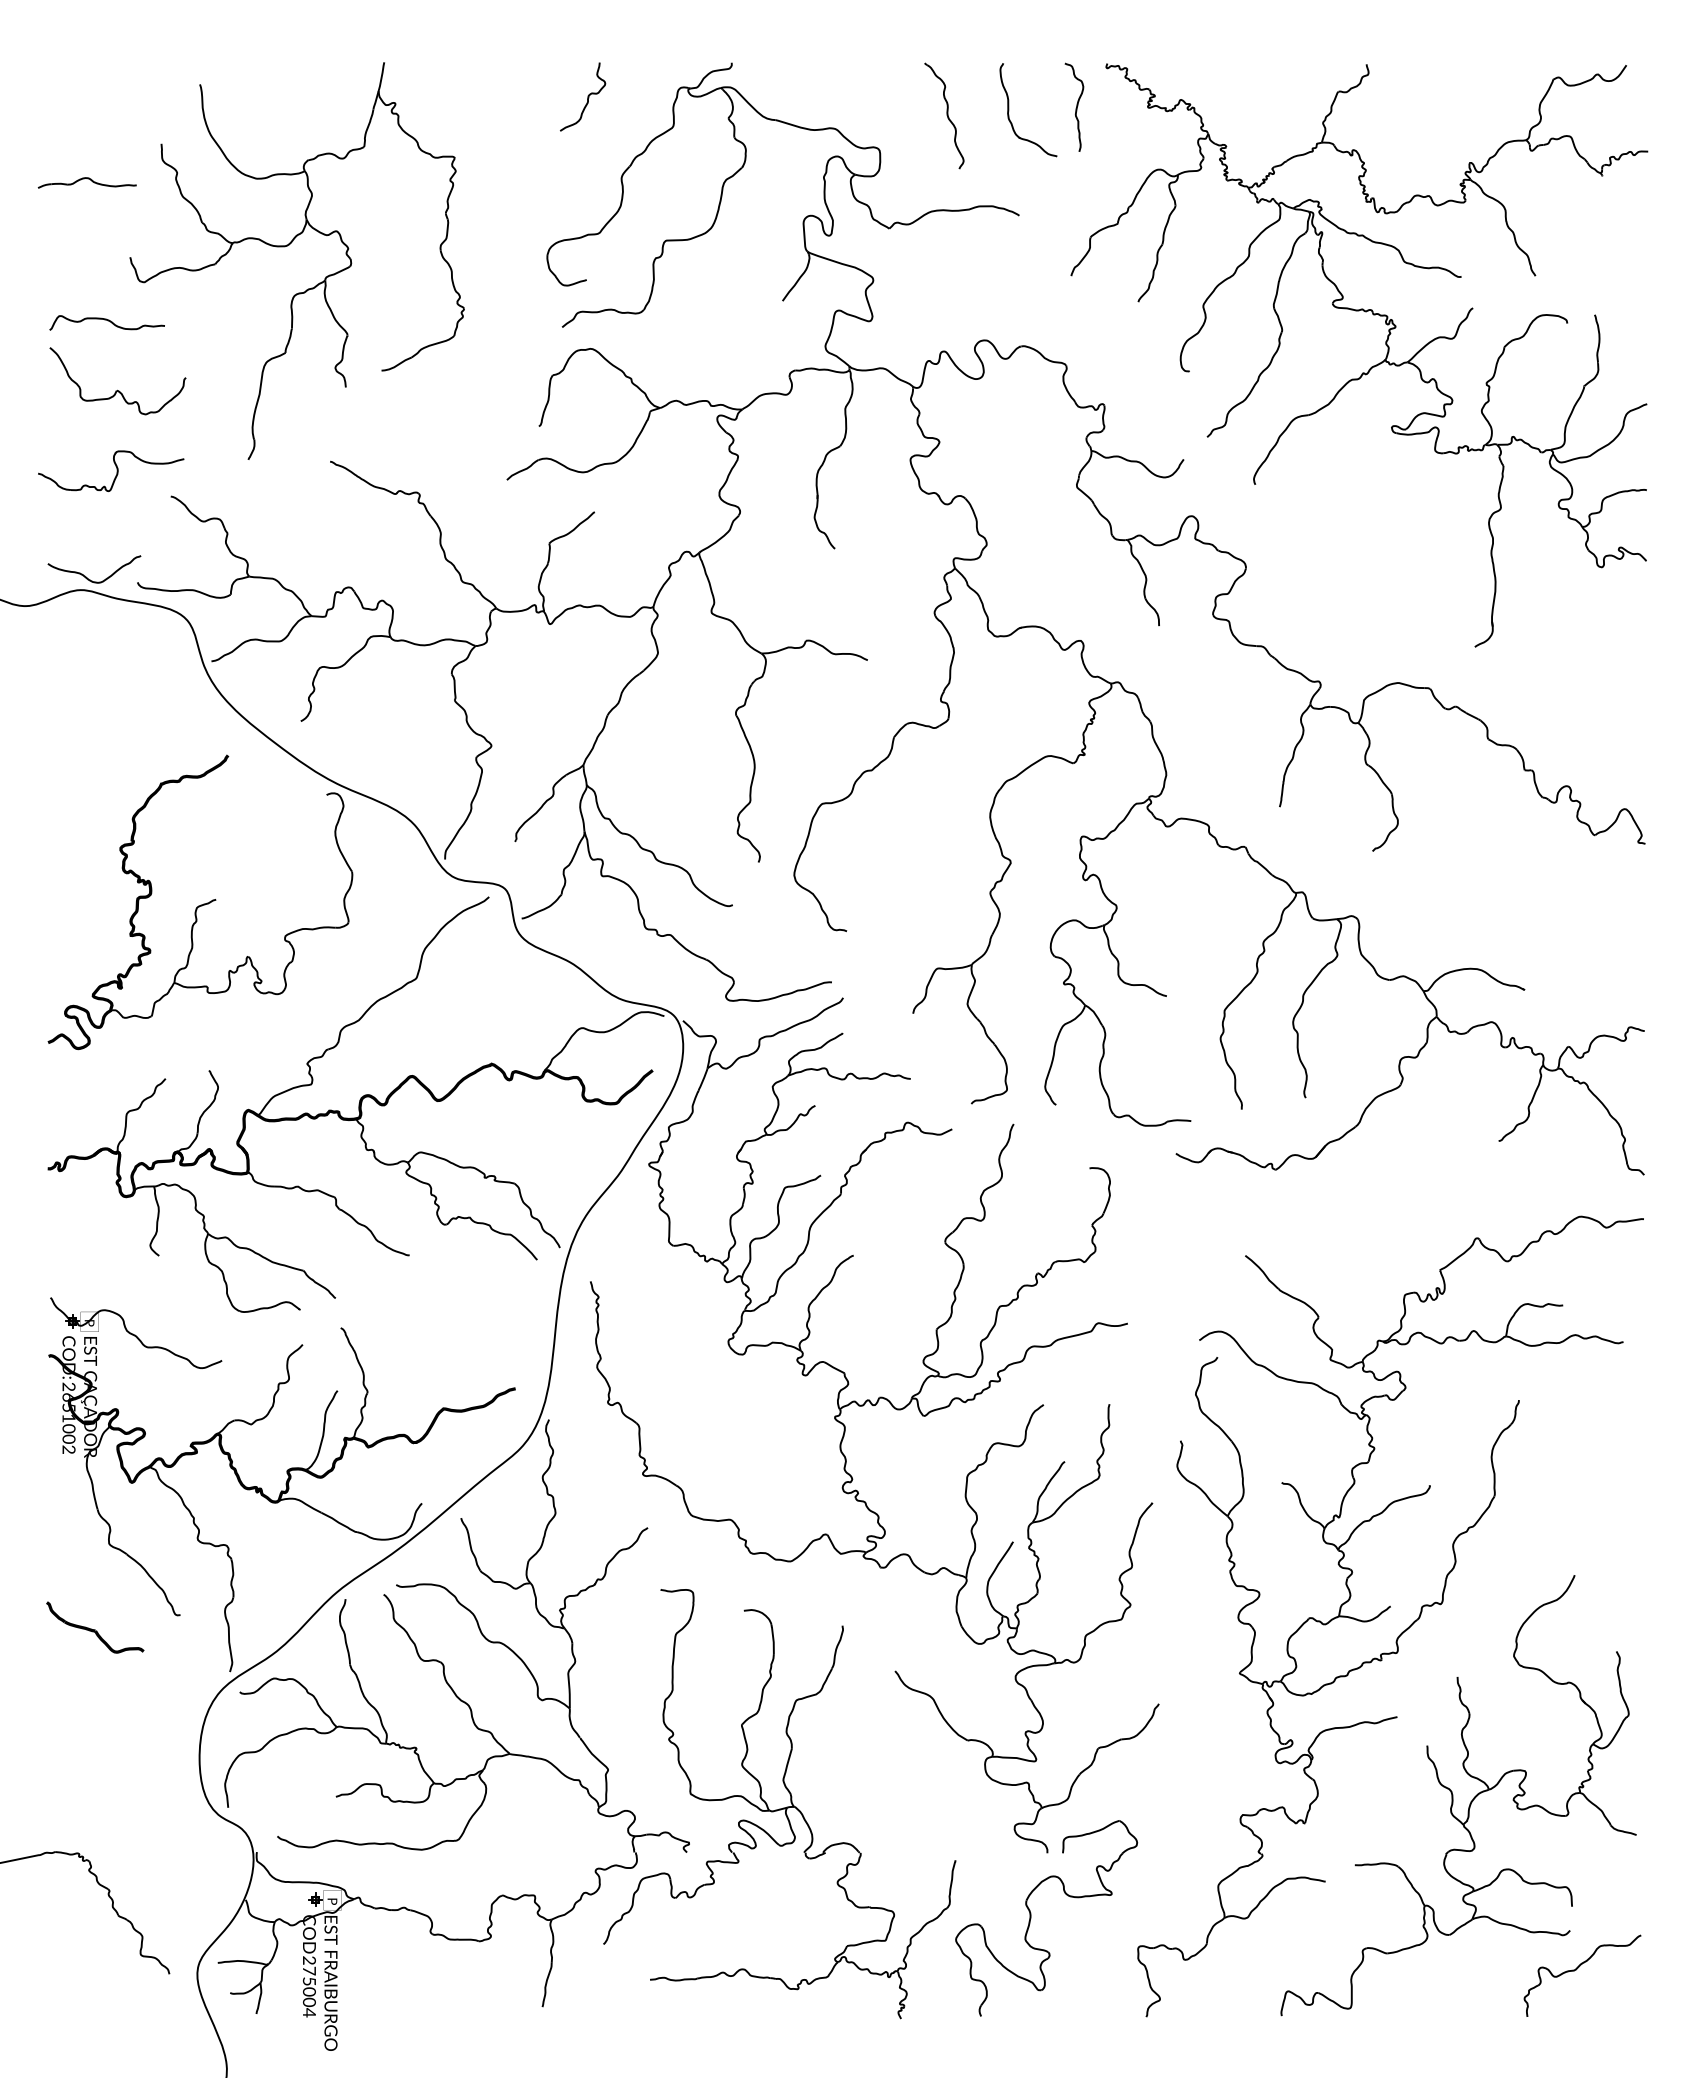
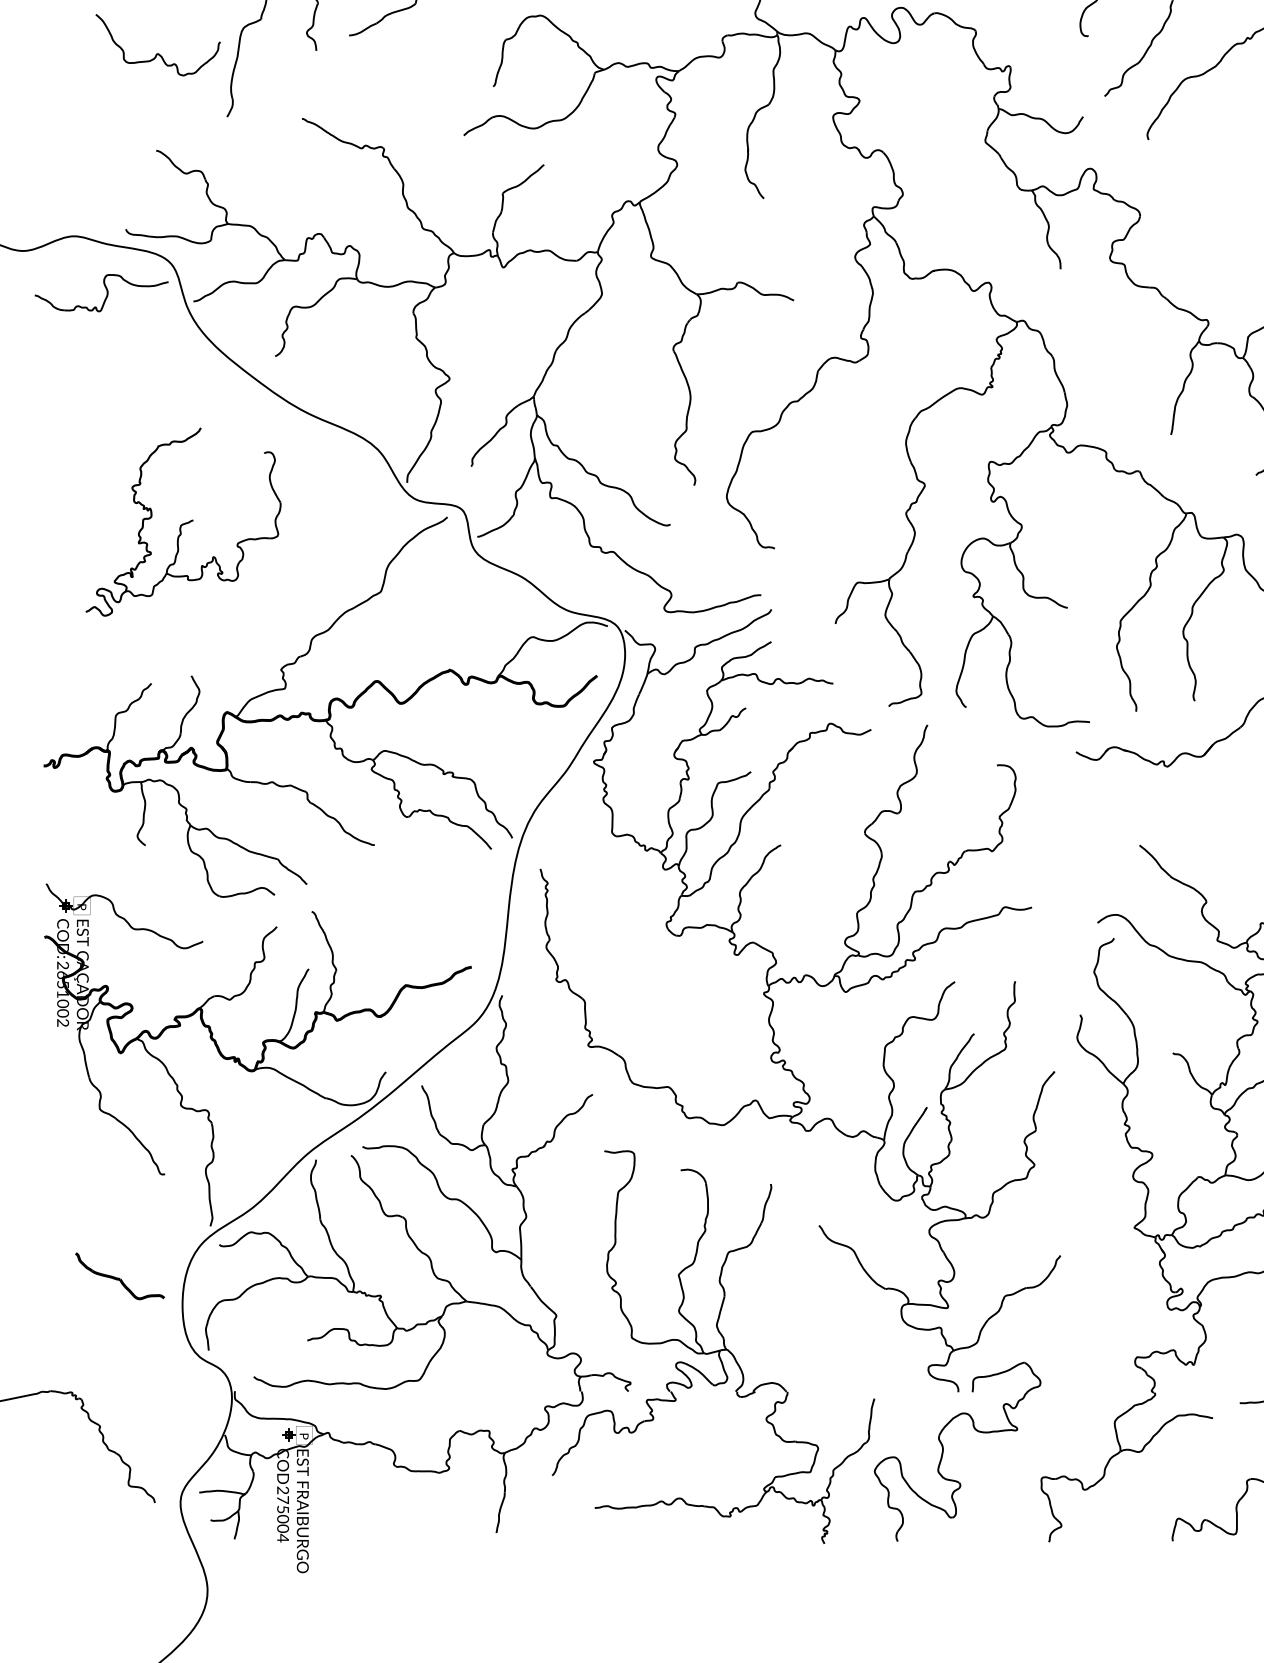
part: (117, 389) -> (157, 52), moved
part: (111, 471) -> (101, 293), moved
curve: (86, 576) -> (79, 223), removed
part: (200, 902) -> (183, 522), size x0.7
part: (95, 1627) -> (120, 1276), moved

